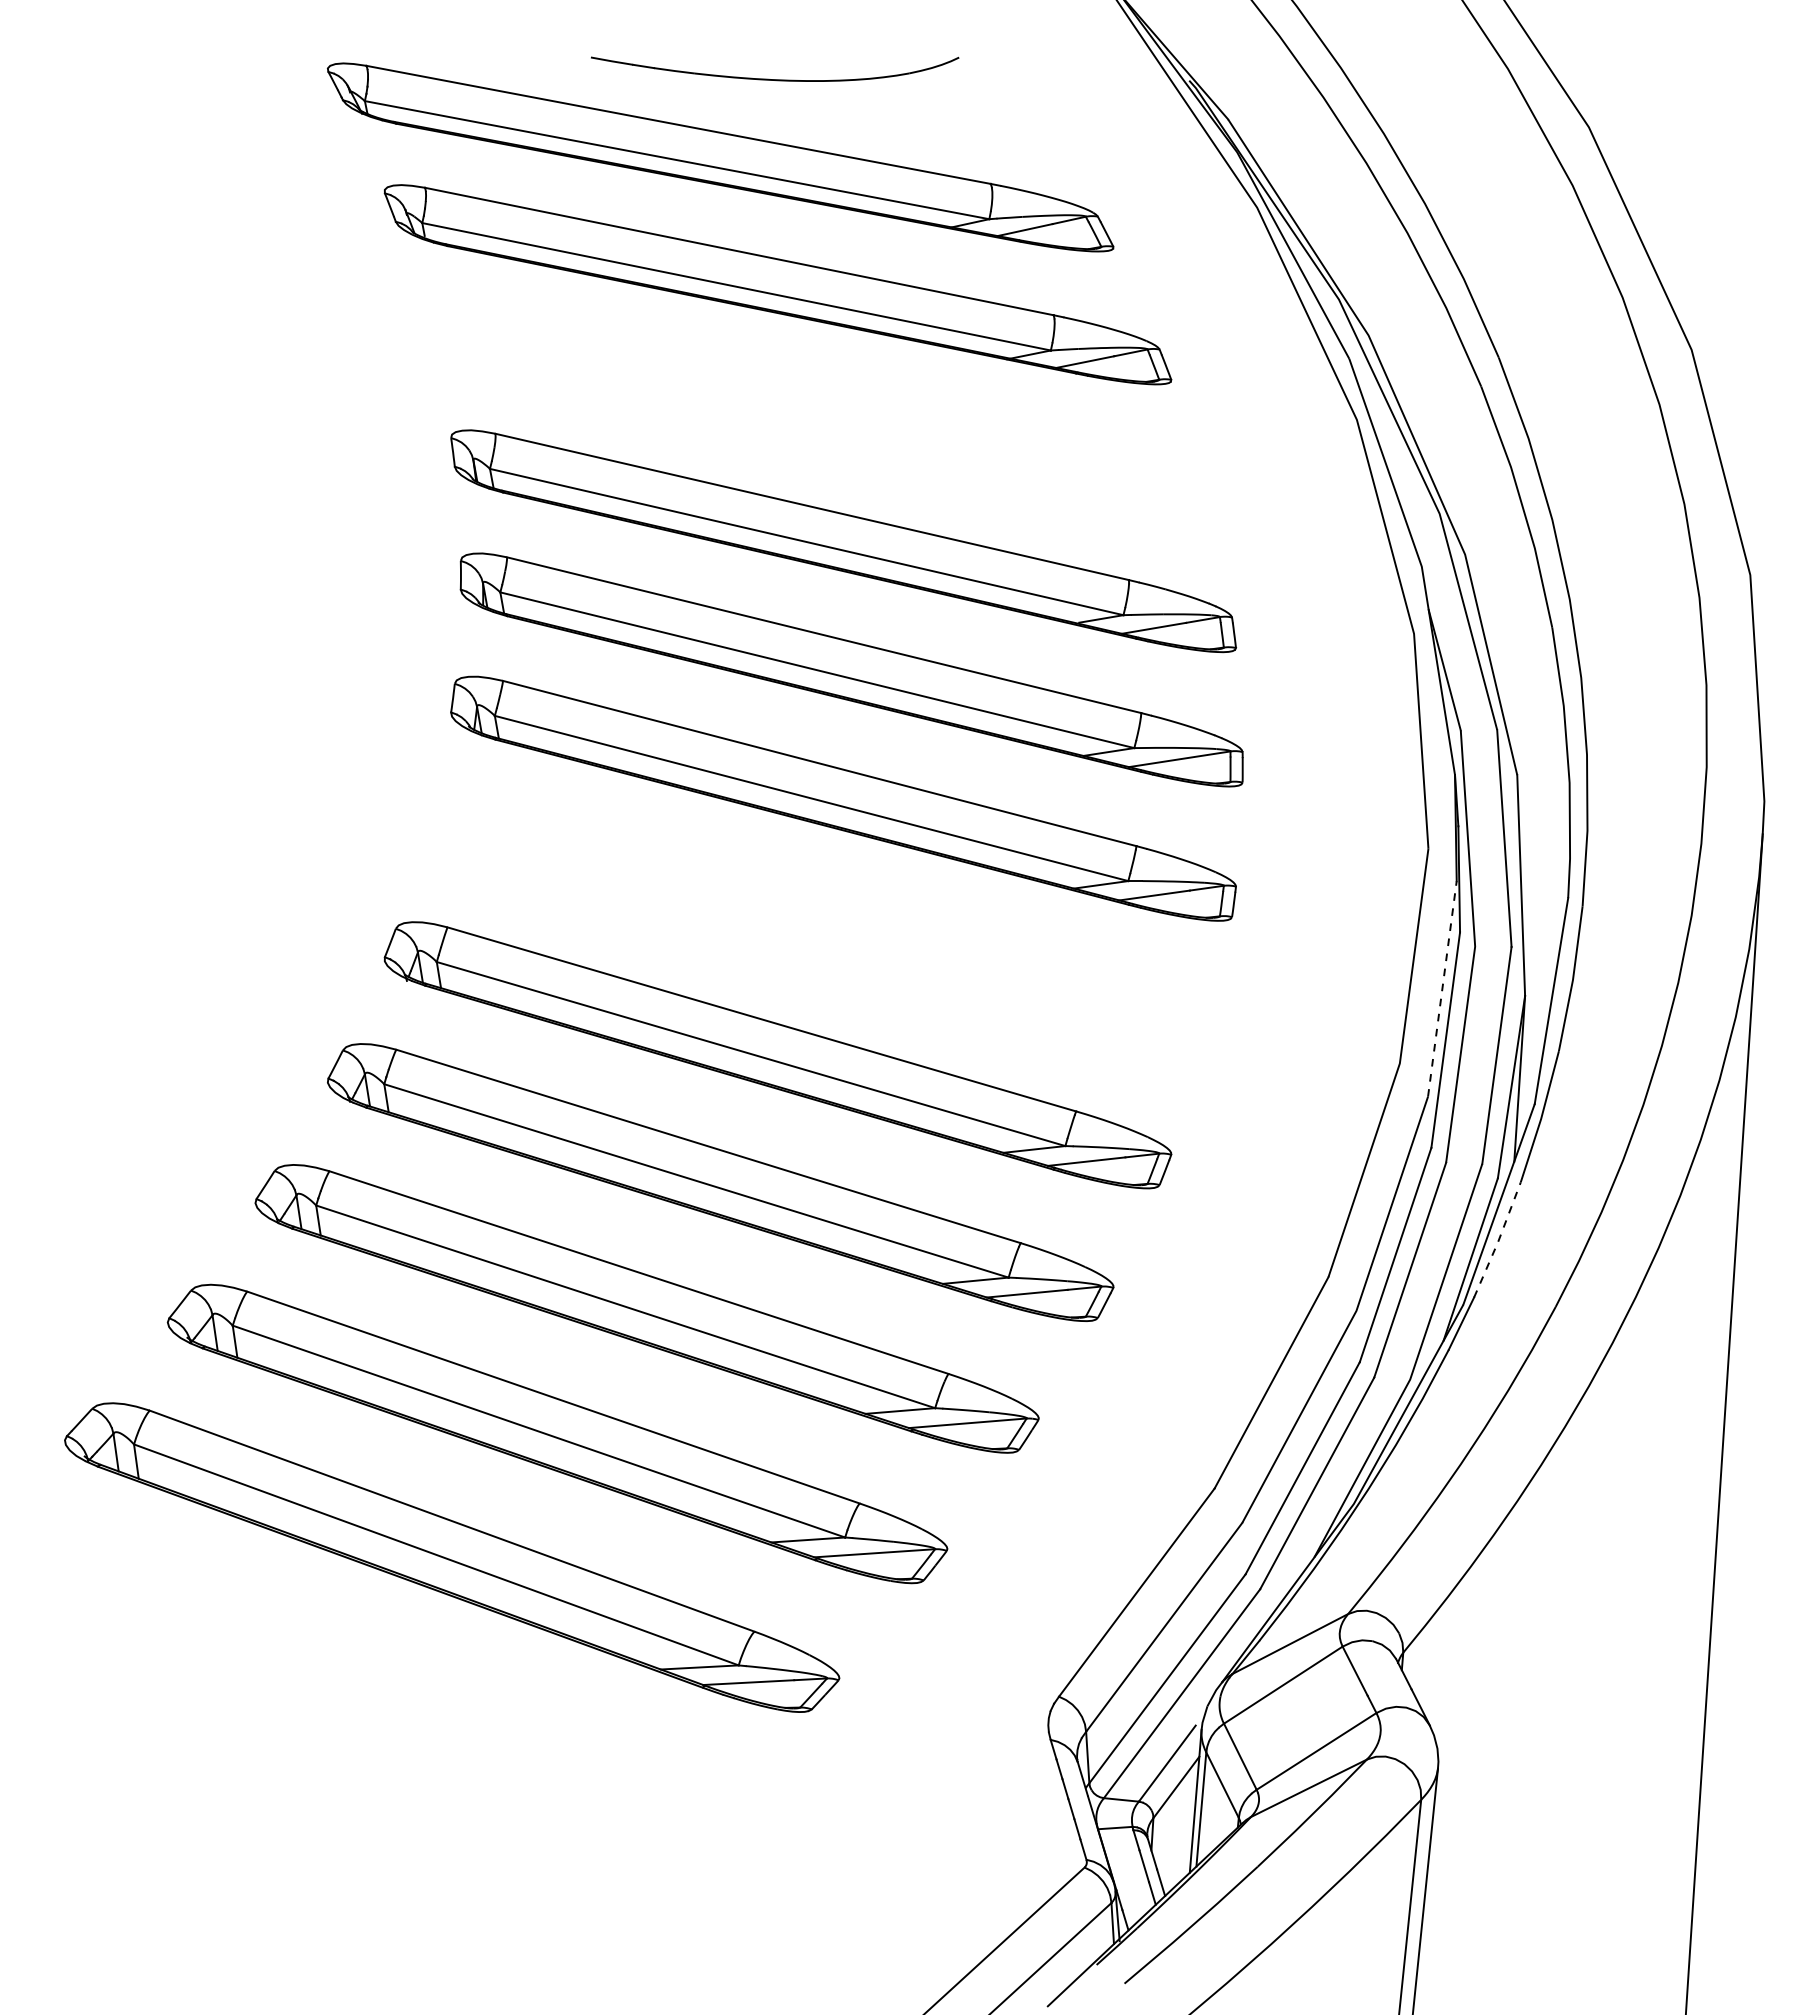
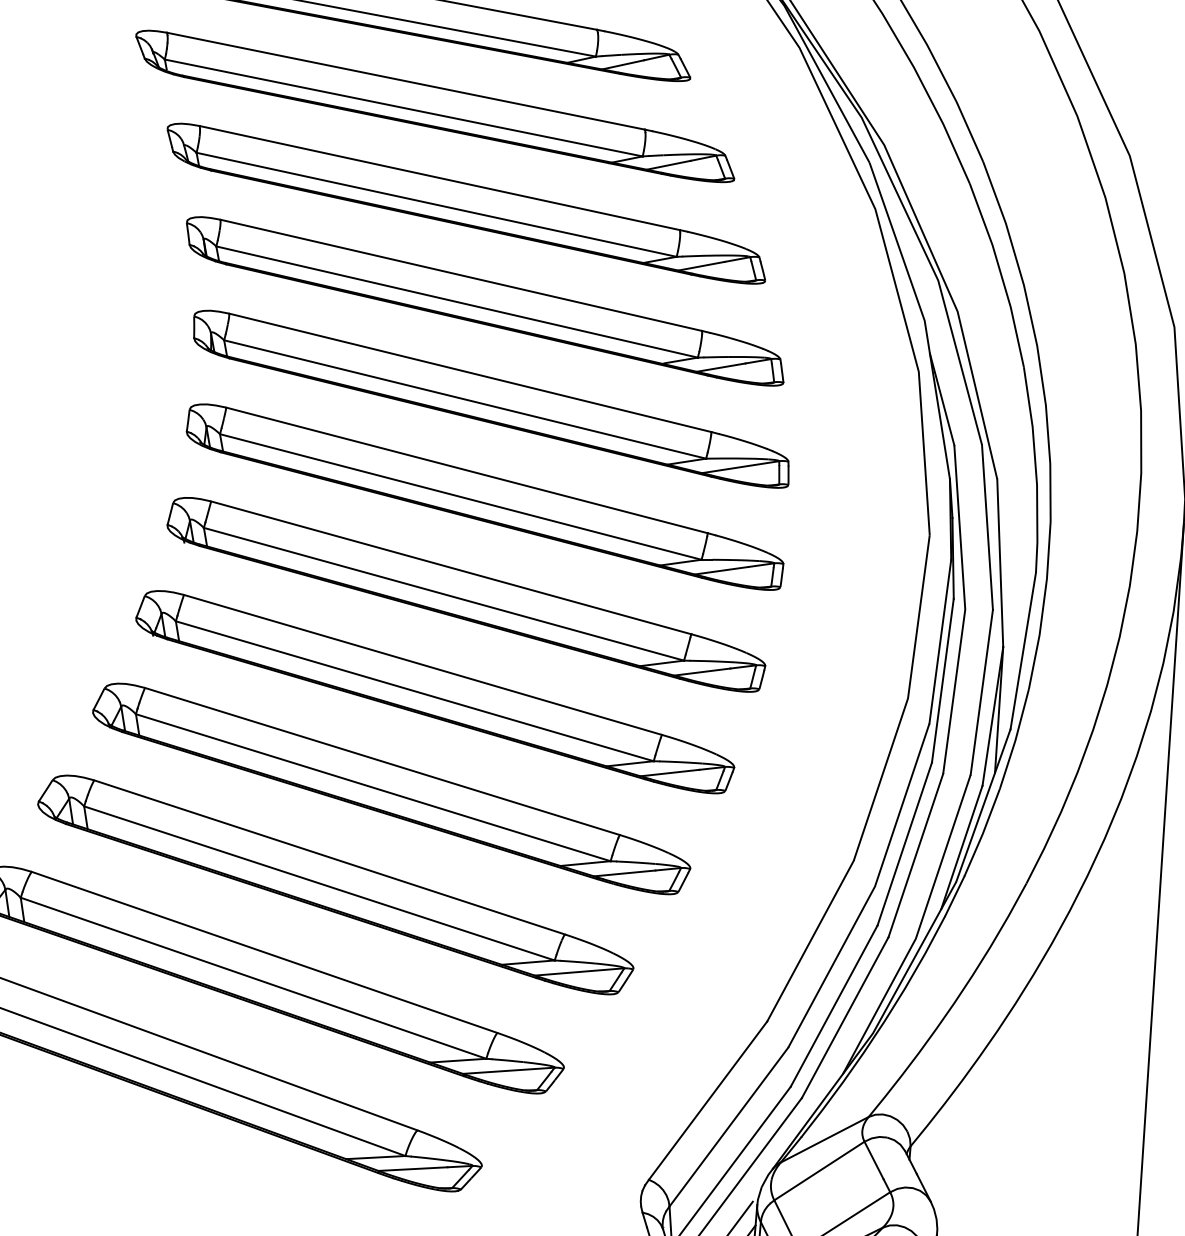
part: (818, 412) -> (466, 203), added
part: (818, 926) -> (466, 594), added
line: (1442, 988) -> (940, 641), dashed -> solid
line: (1498, 1240) -> (982, 833), dashed -> solid

